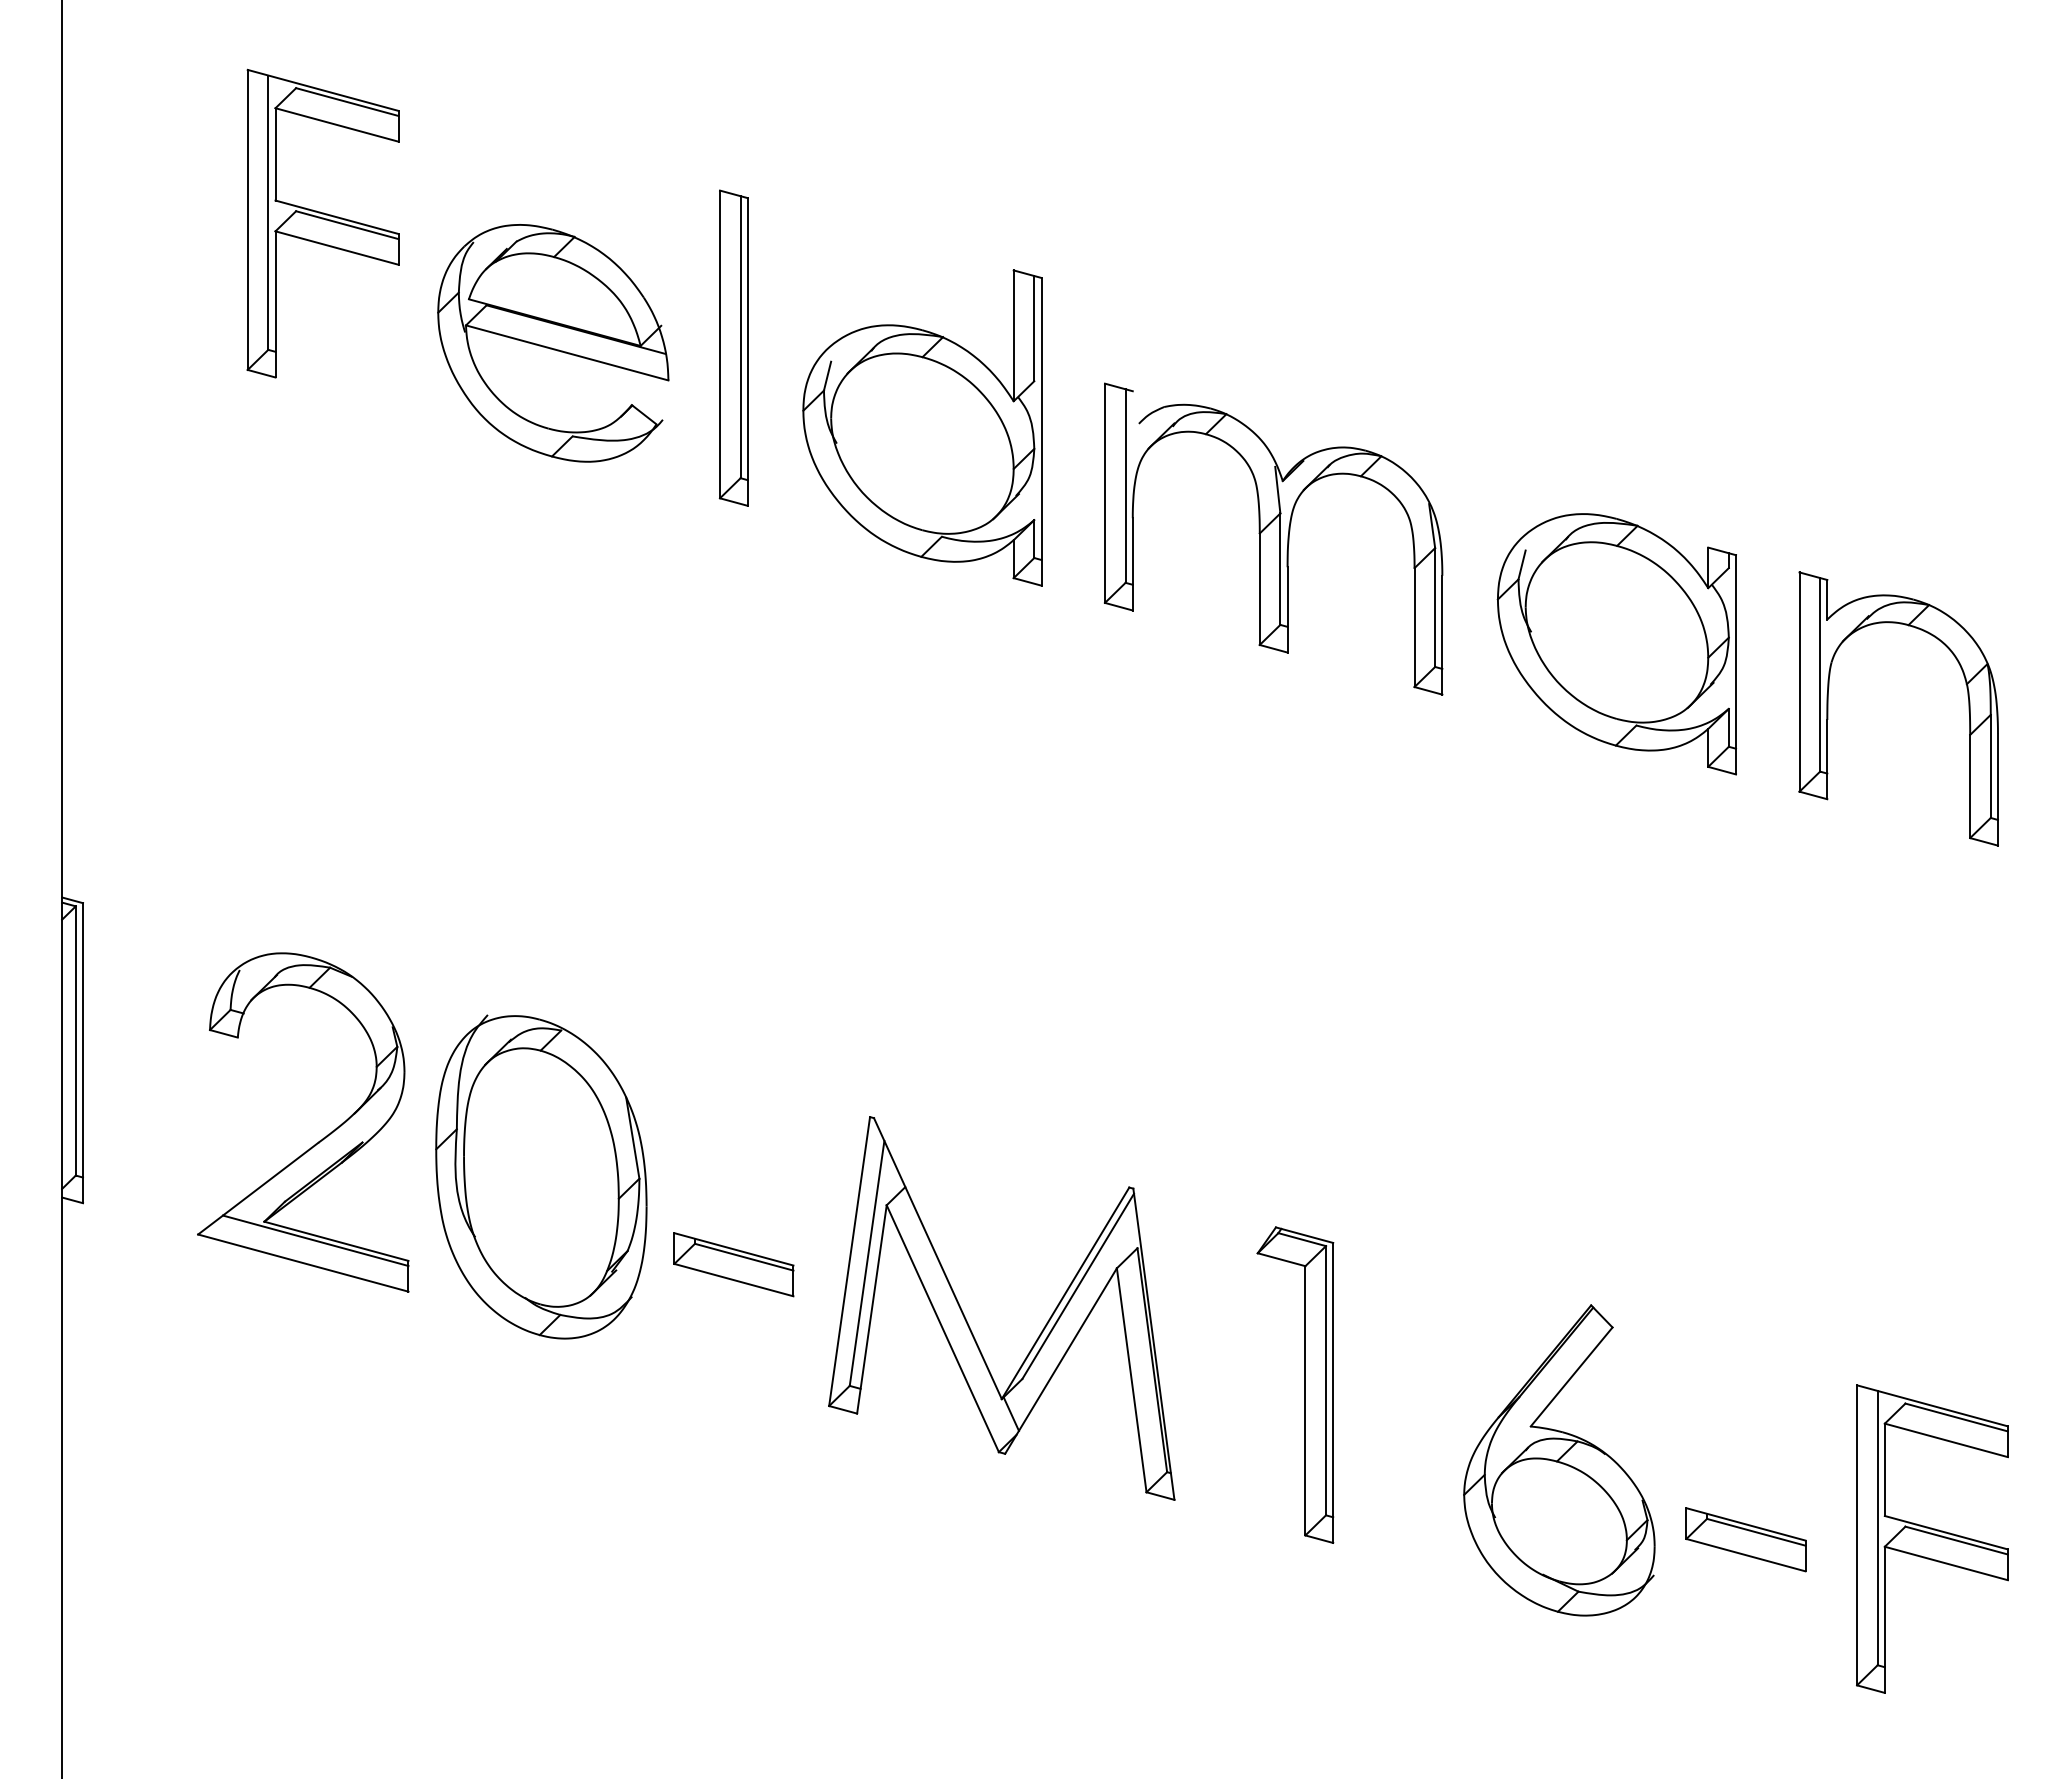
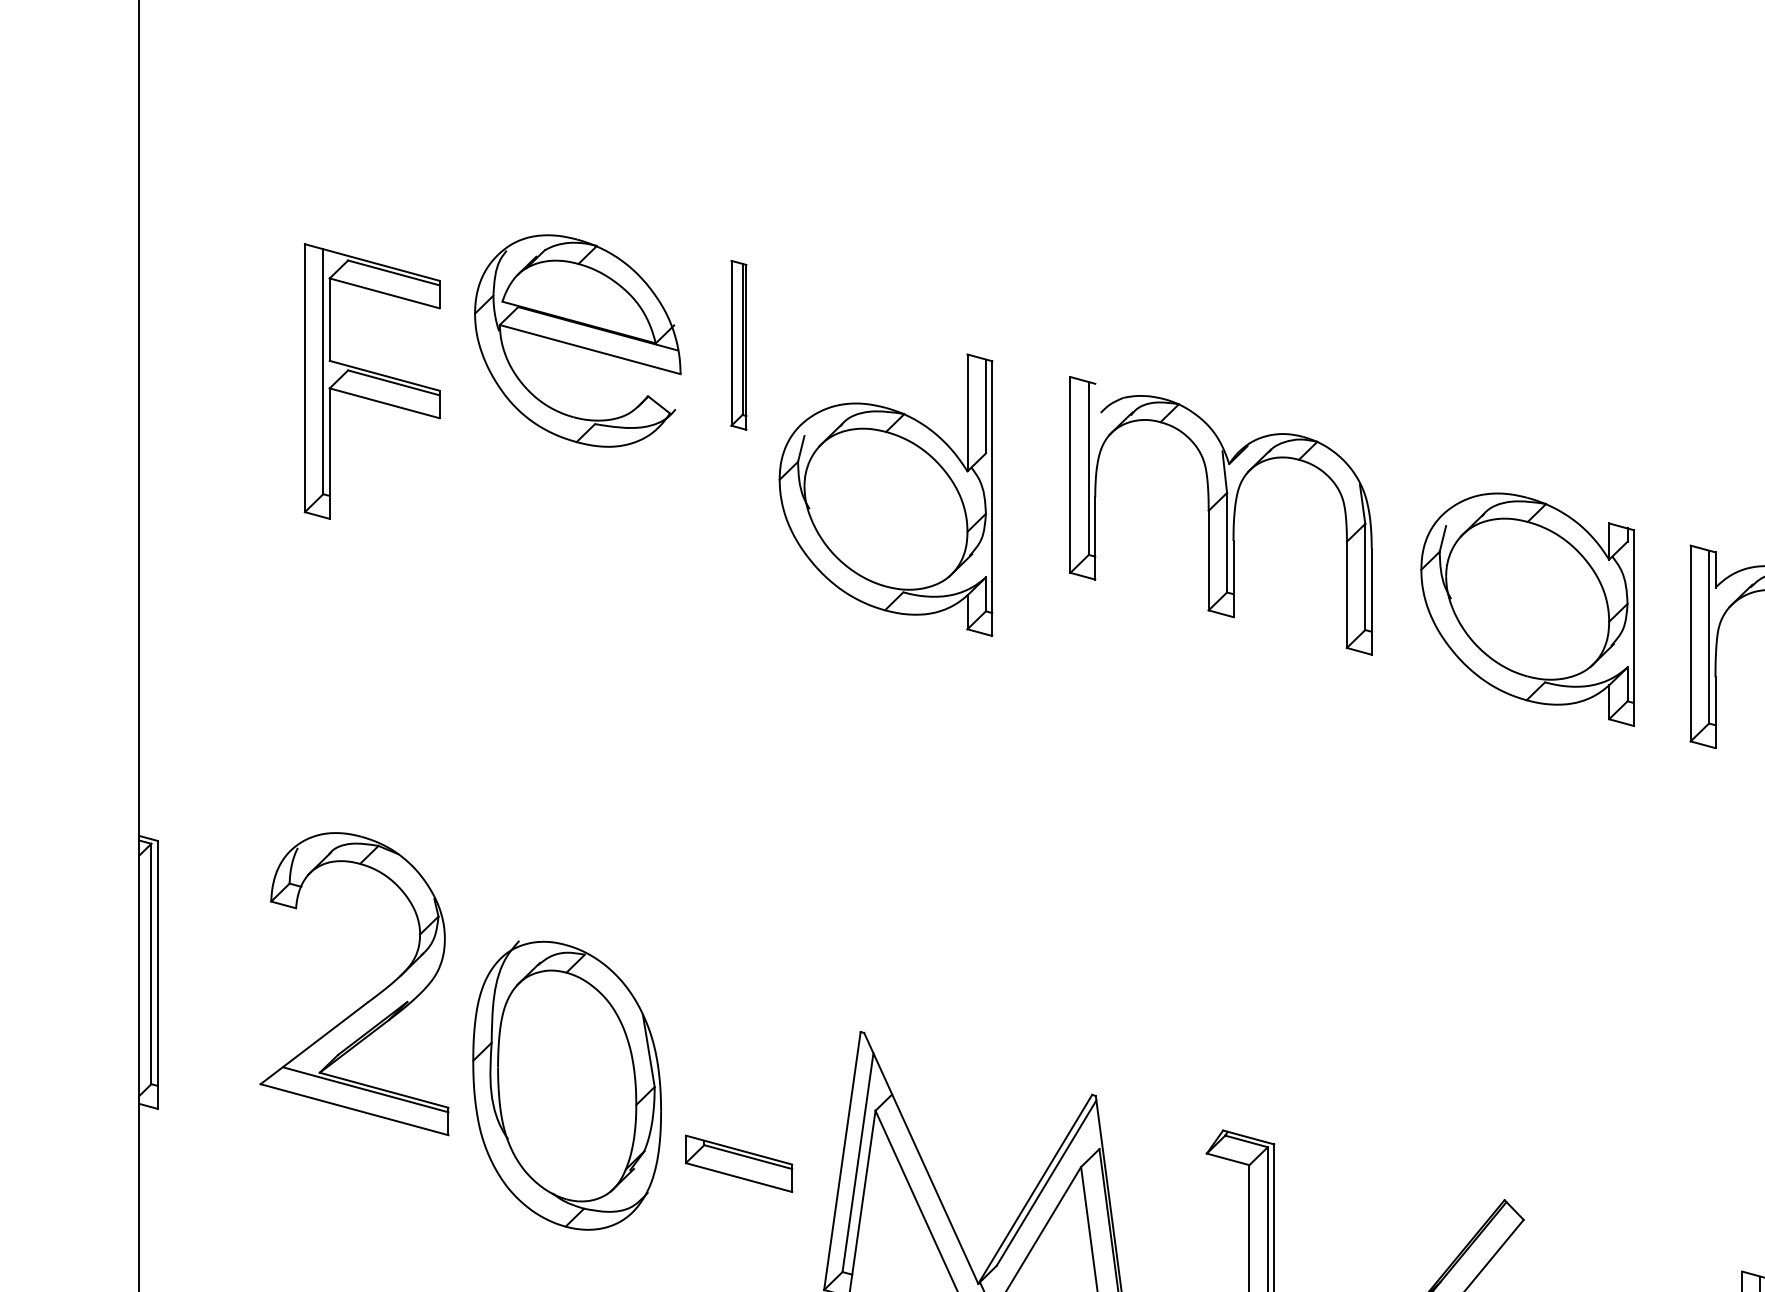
part: (322, 223) -> (371, 381), moved
part: (733, 347) -> (738, 344), size x0.6
part: (922, 427) -> (886, 494), moved
part: (319, 1140) -> (369, 1000), moved

